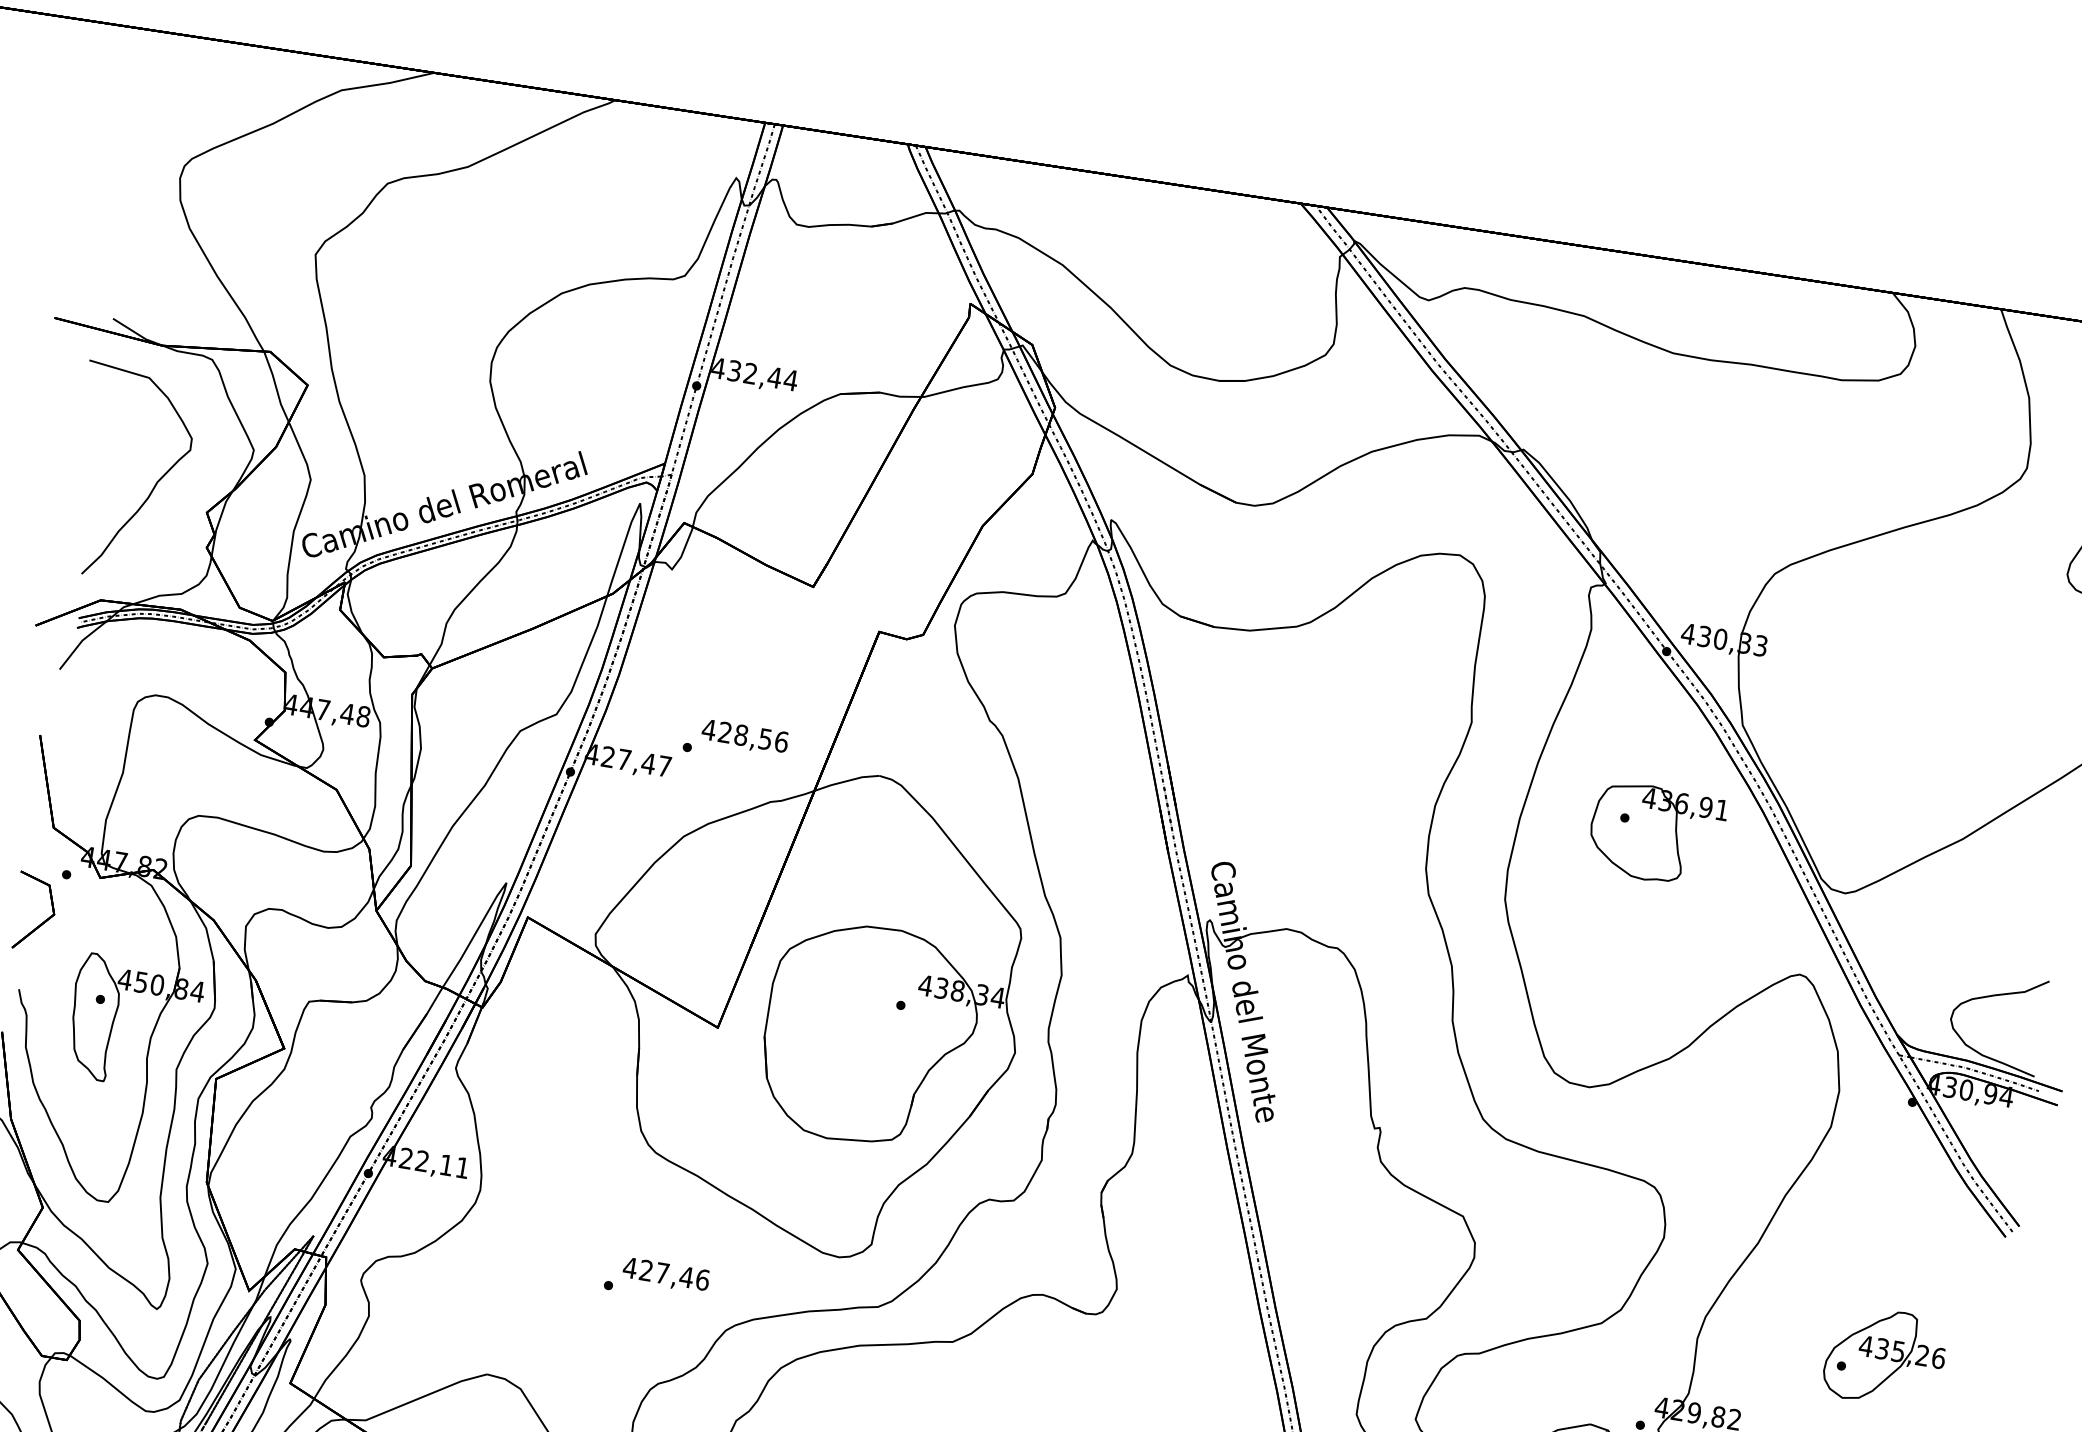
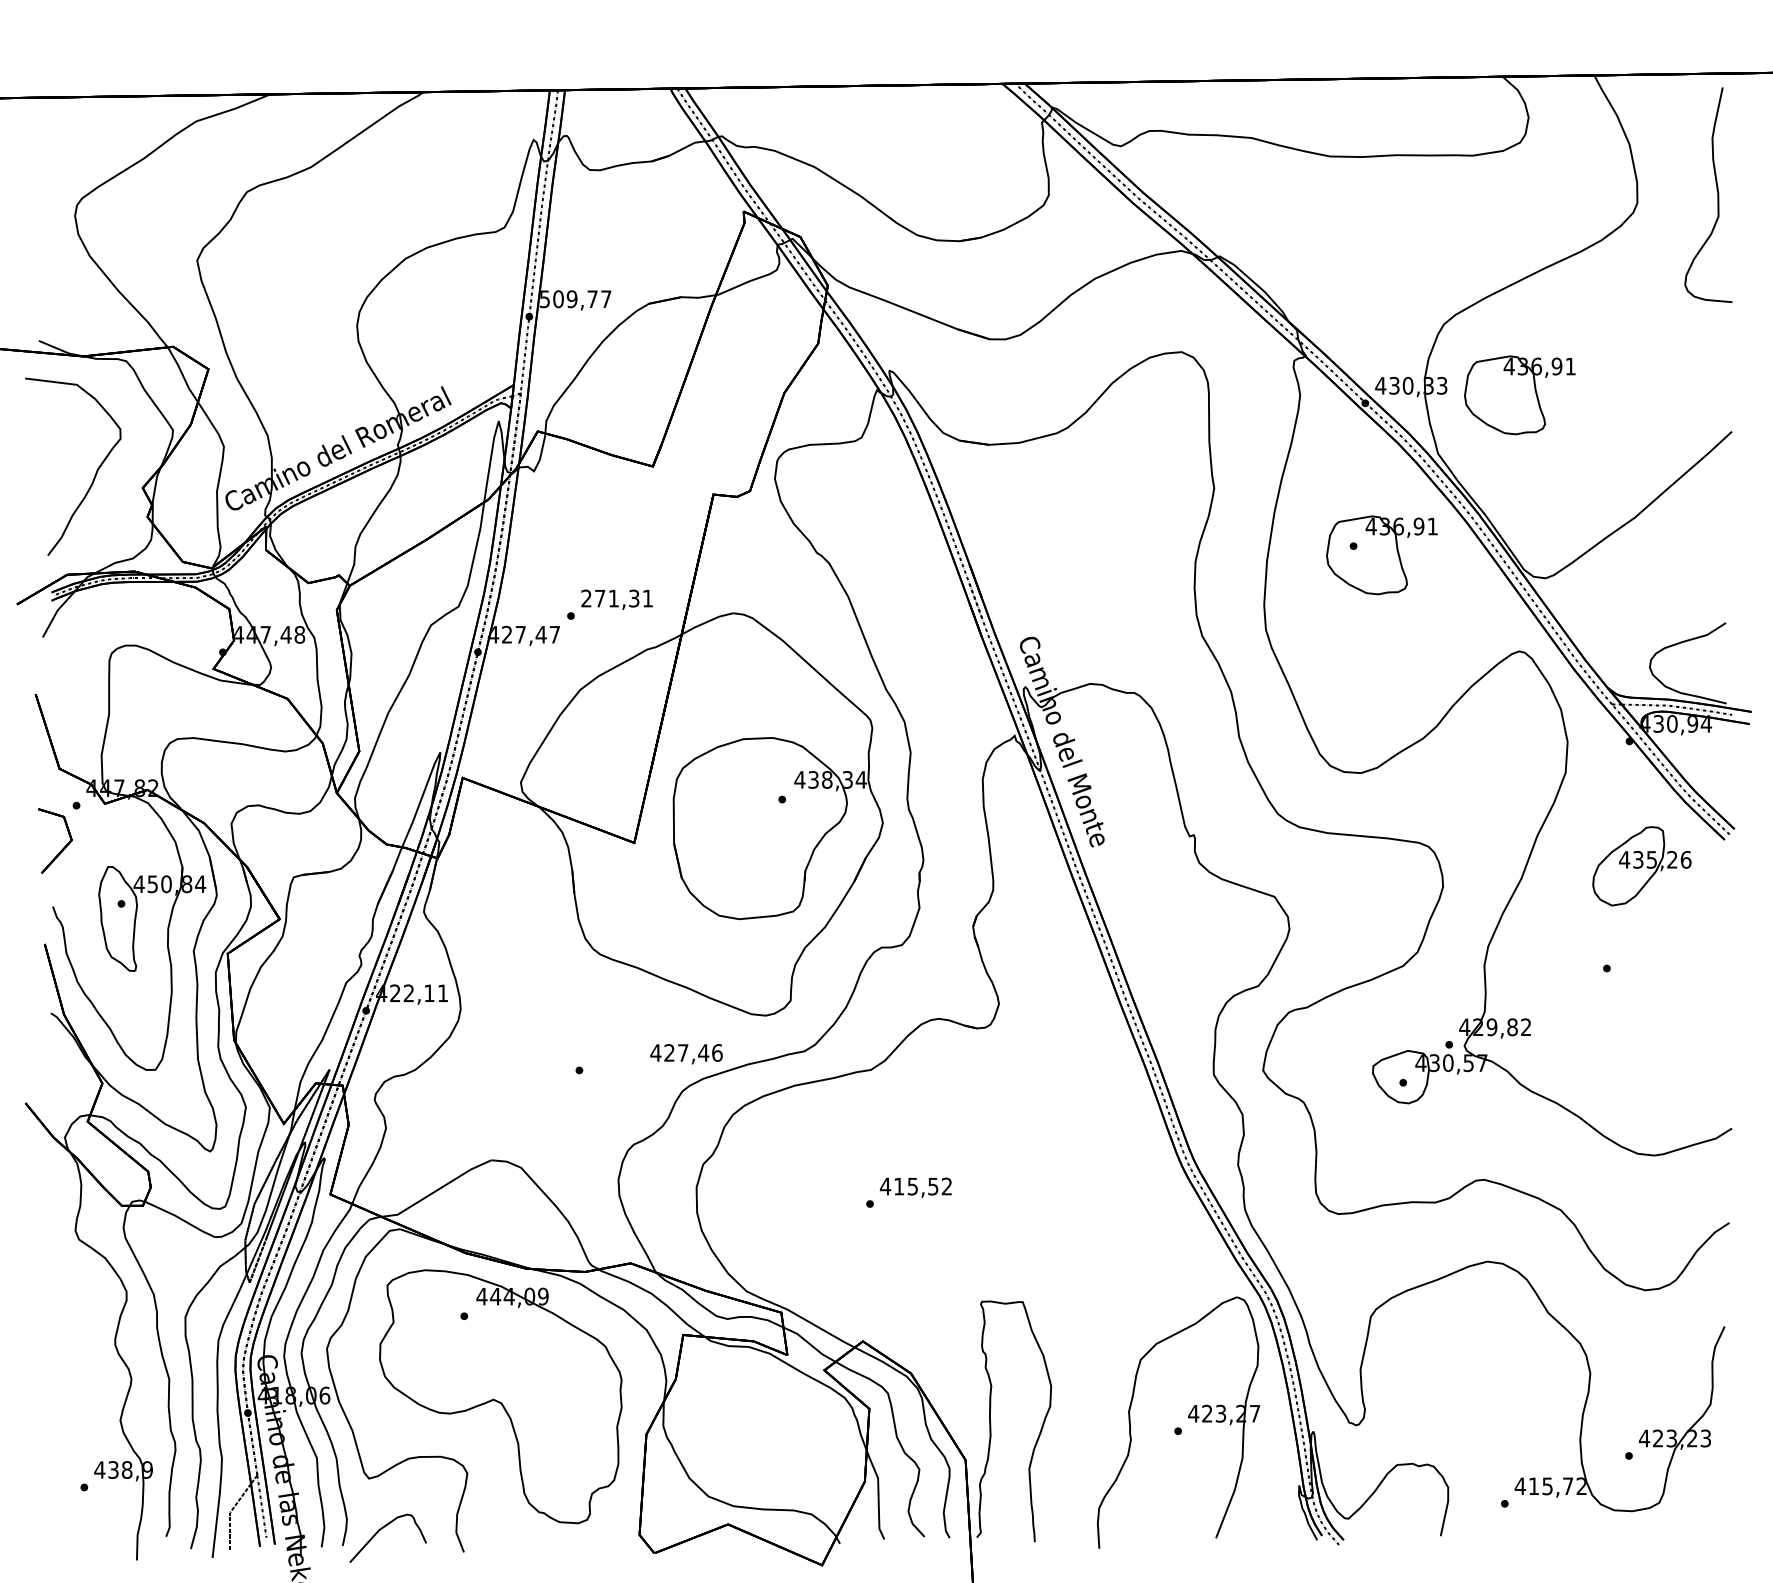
text: (754, 374) -> (575, 299), 432,44 -> 509,77
part: (1850, 672) -> (1519, 395), added
text: (744, 735) -> (616, 598), 428,56 -> 271,31
text: (666, 1275) -> (686, 1054), moved
part: (1884, 1357) -> (1641, 866), moved

